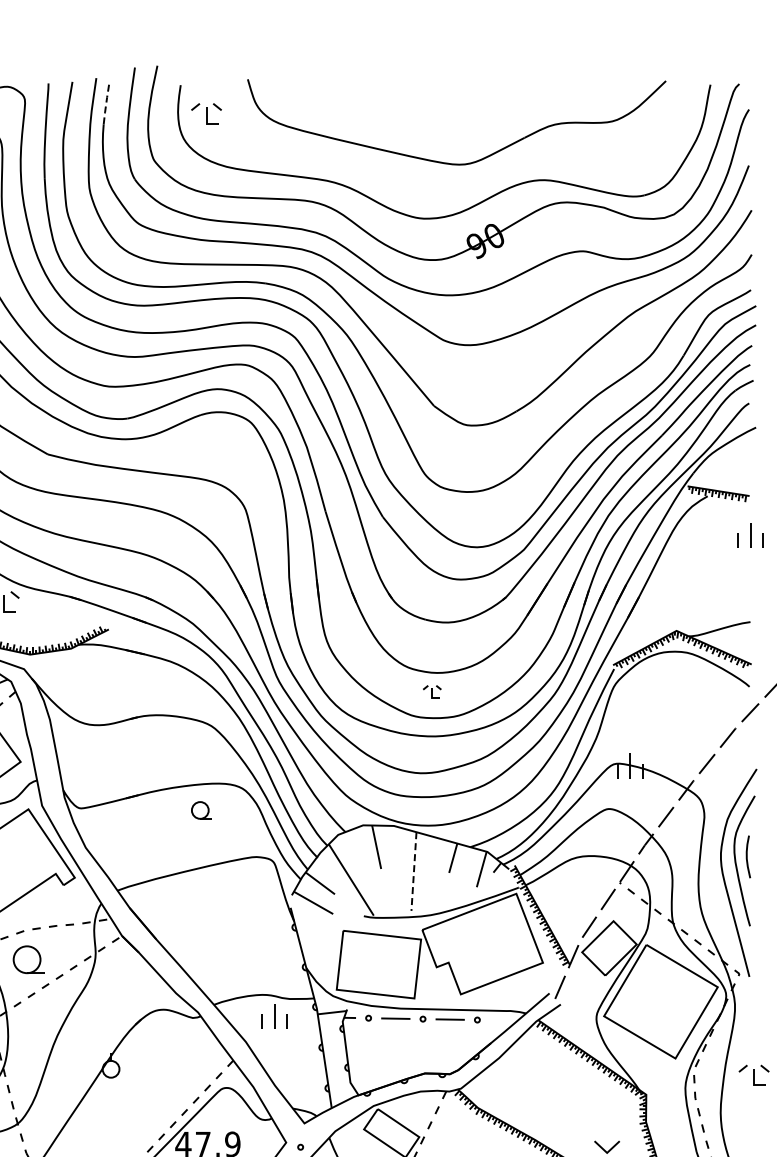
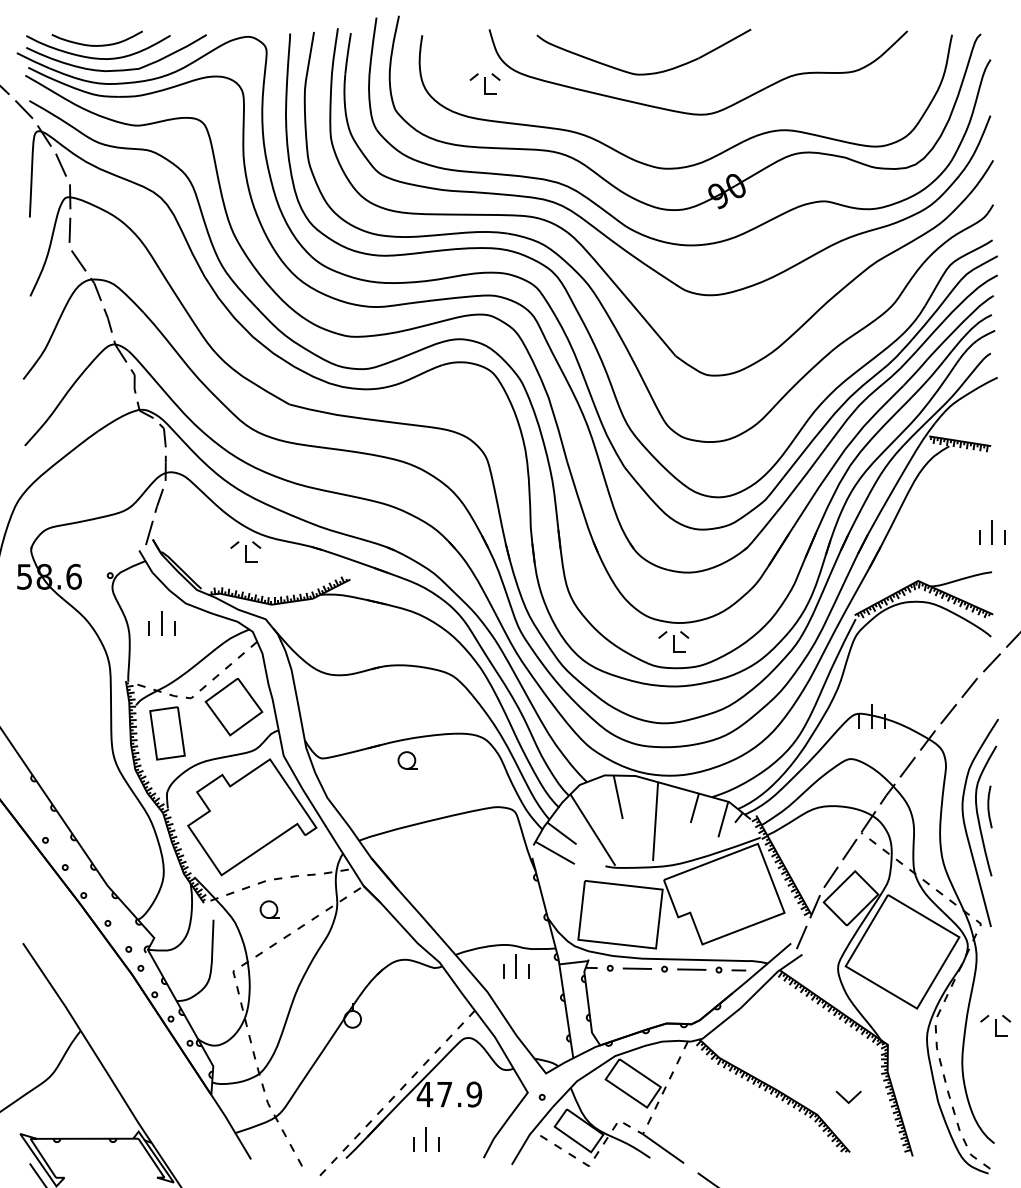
line: (105, 103) -> (347, 53), dashed -> solid
part: (205, 113) -> (484, 83), moved
part: (401, 123) -> (643, 73), added
part: (750, 535) -> (992, 532), moved
part: (431, 691) -> (673, 641), size x1.67
part: (200, 810) -> (407, 760), moved
line: (413, 872) -> (655, 822), dashed -> solid
part: (27, 959) -> (269, 909), size x0.62
line: (496, 1020) -> (738, 970), added

